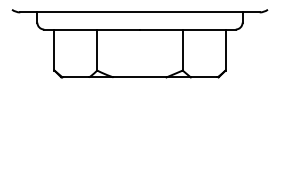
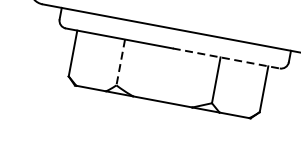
line: (187, 29) -> (225, 58), solid -> dashed
line: (97, 50) -> (120, 63), solid -> dashed

